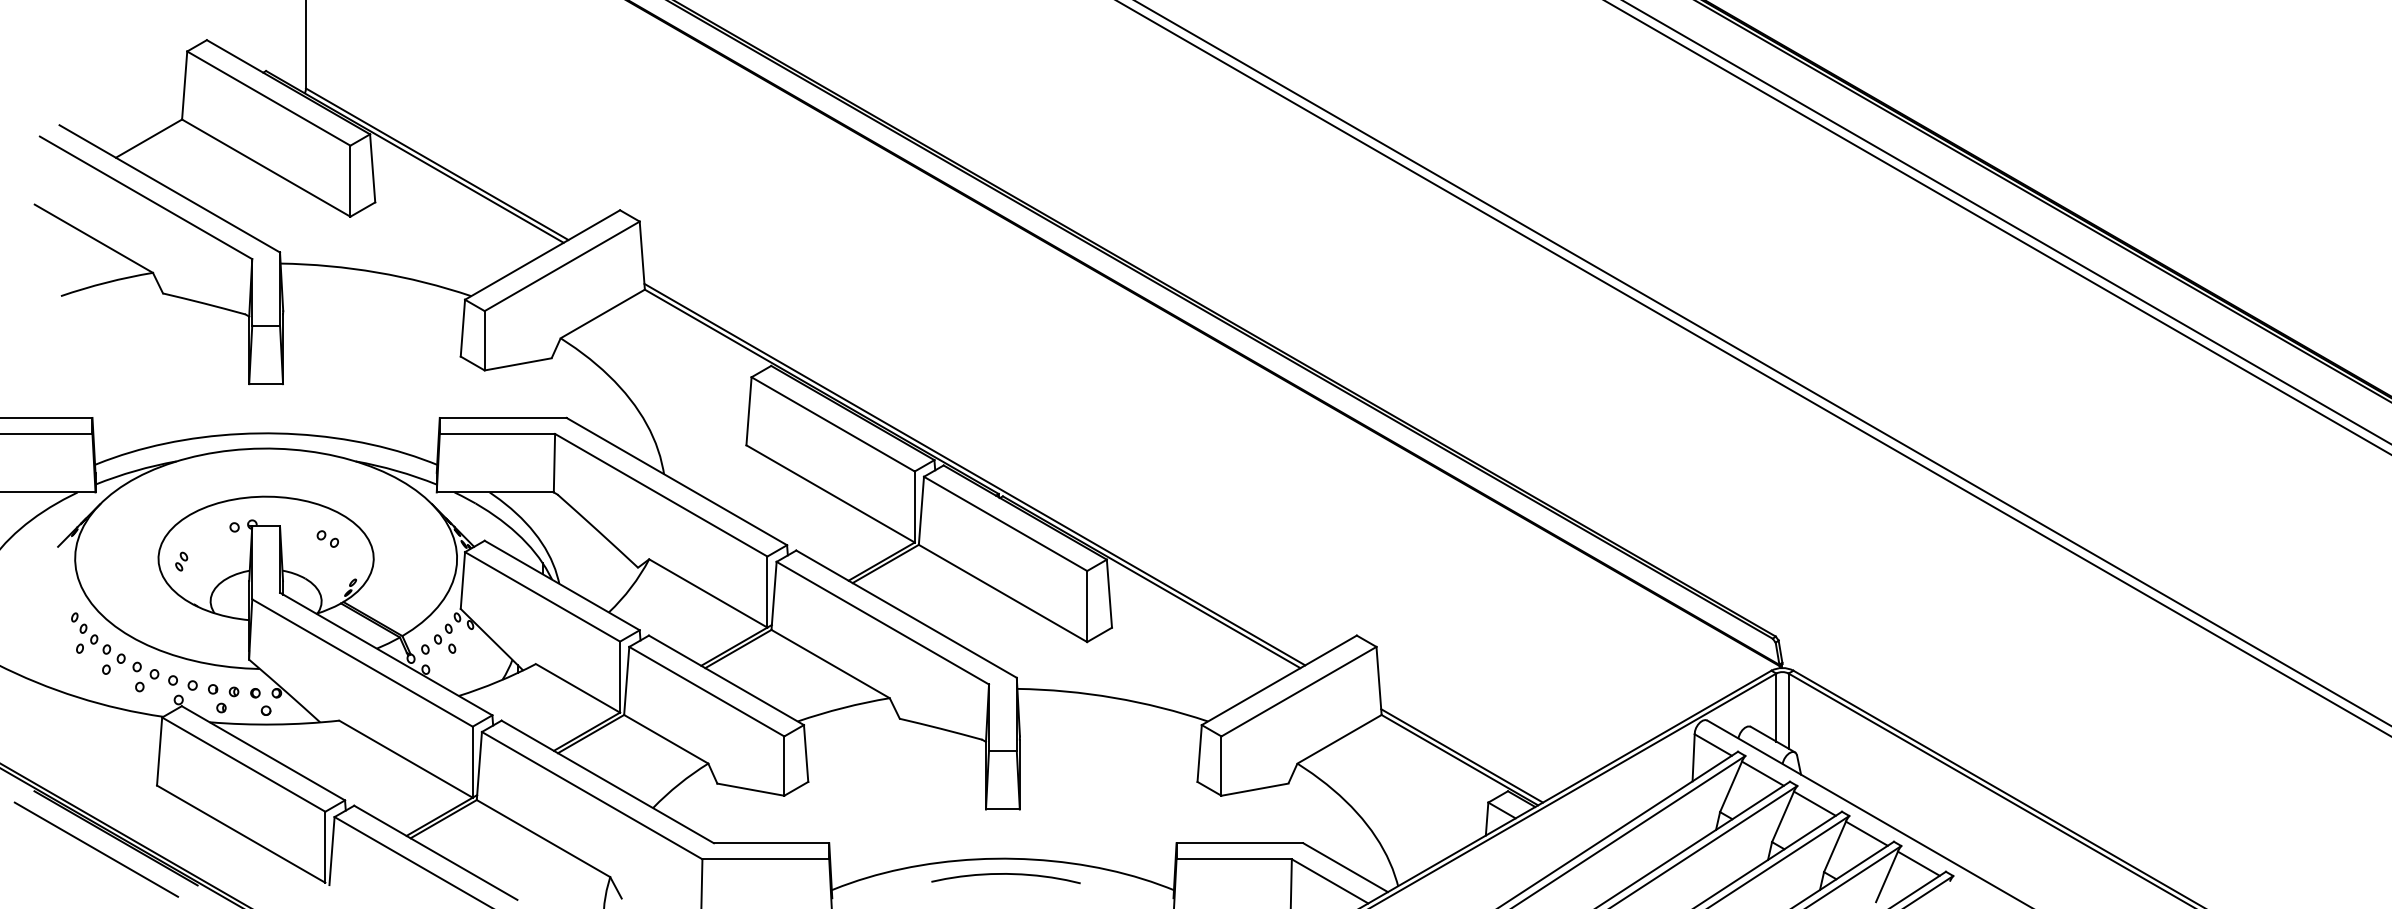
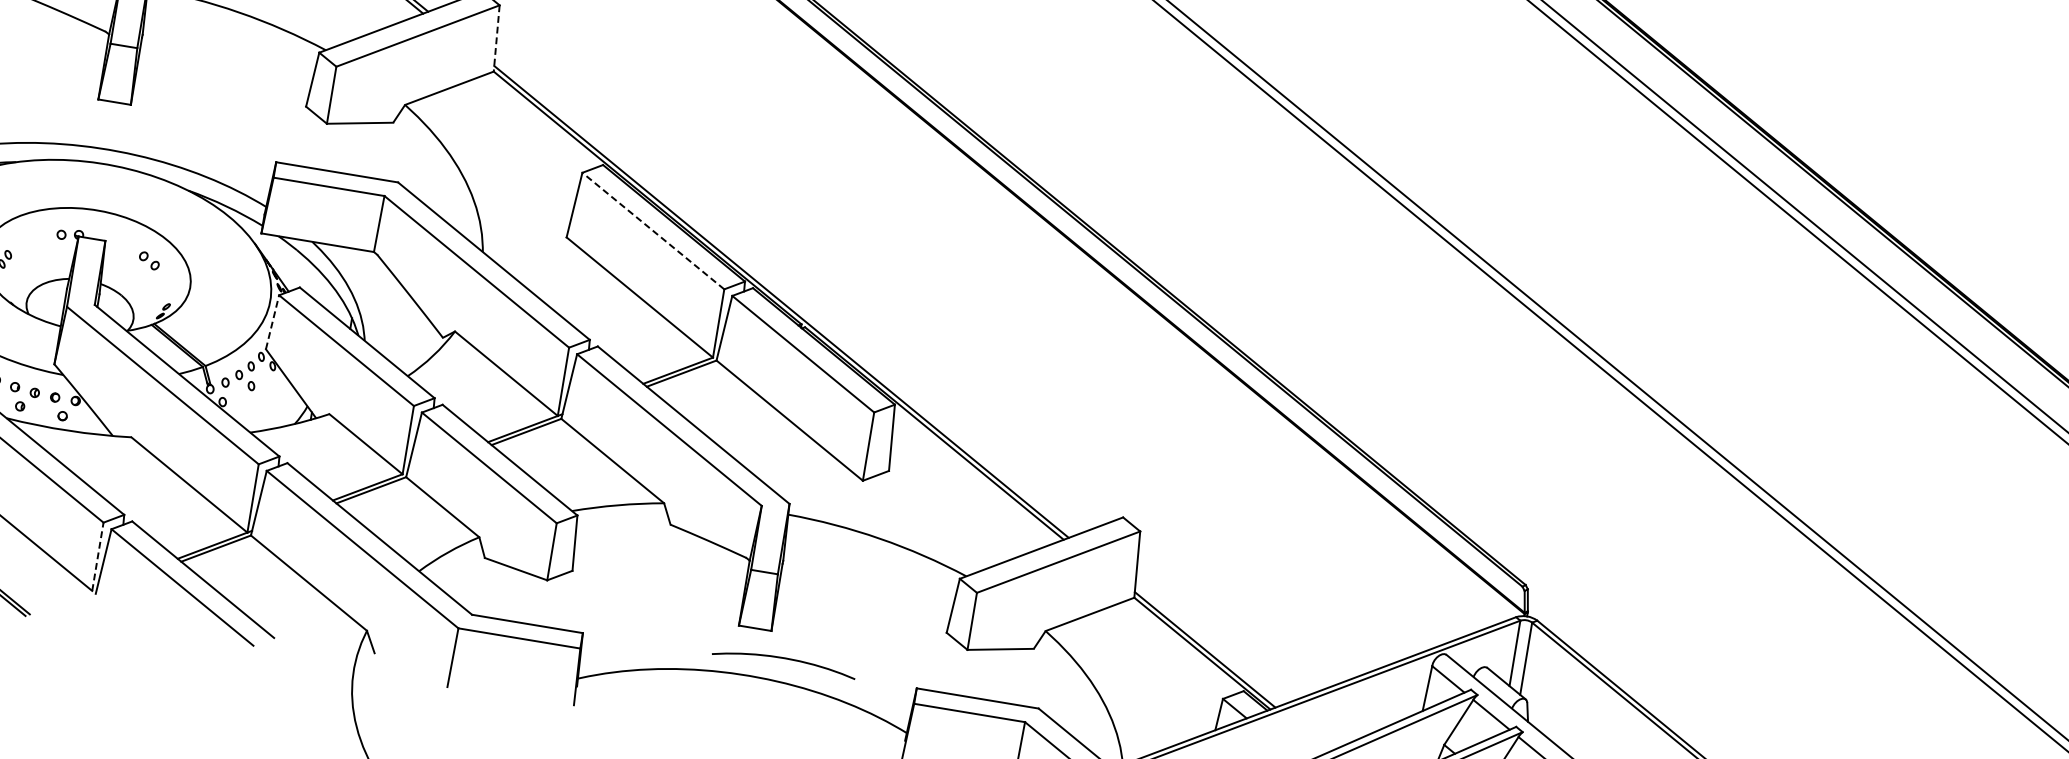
line: (642, 256) -> (496, 39), solid -> dashed
line: (832, 424) -> (652, 231), solid -> dashed
line: (462, 580) -> (272, 322), solid -> dashed
line: (325, 847) -> (97, 557), solid -> dashed
curve: (1005, 874) -> (784, 658), moved

